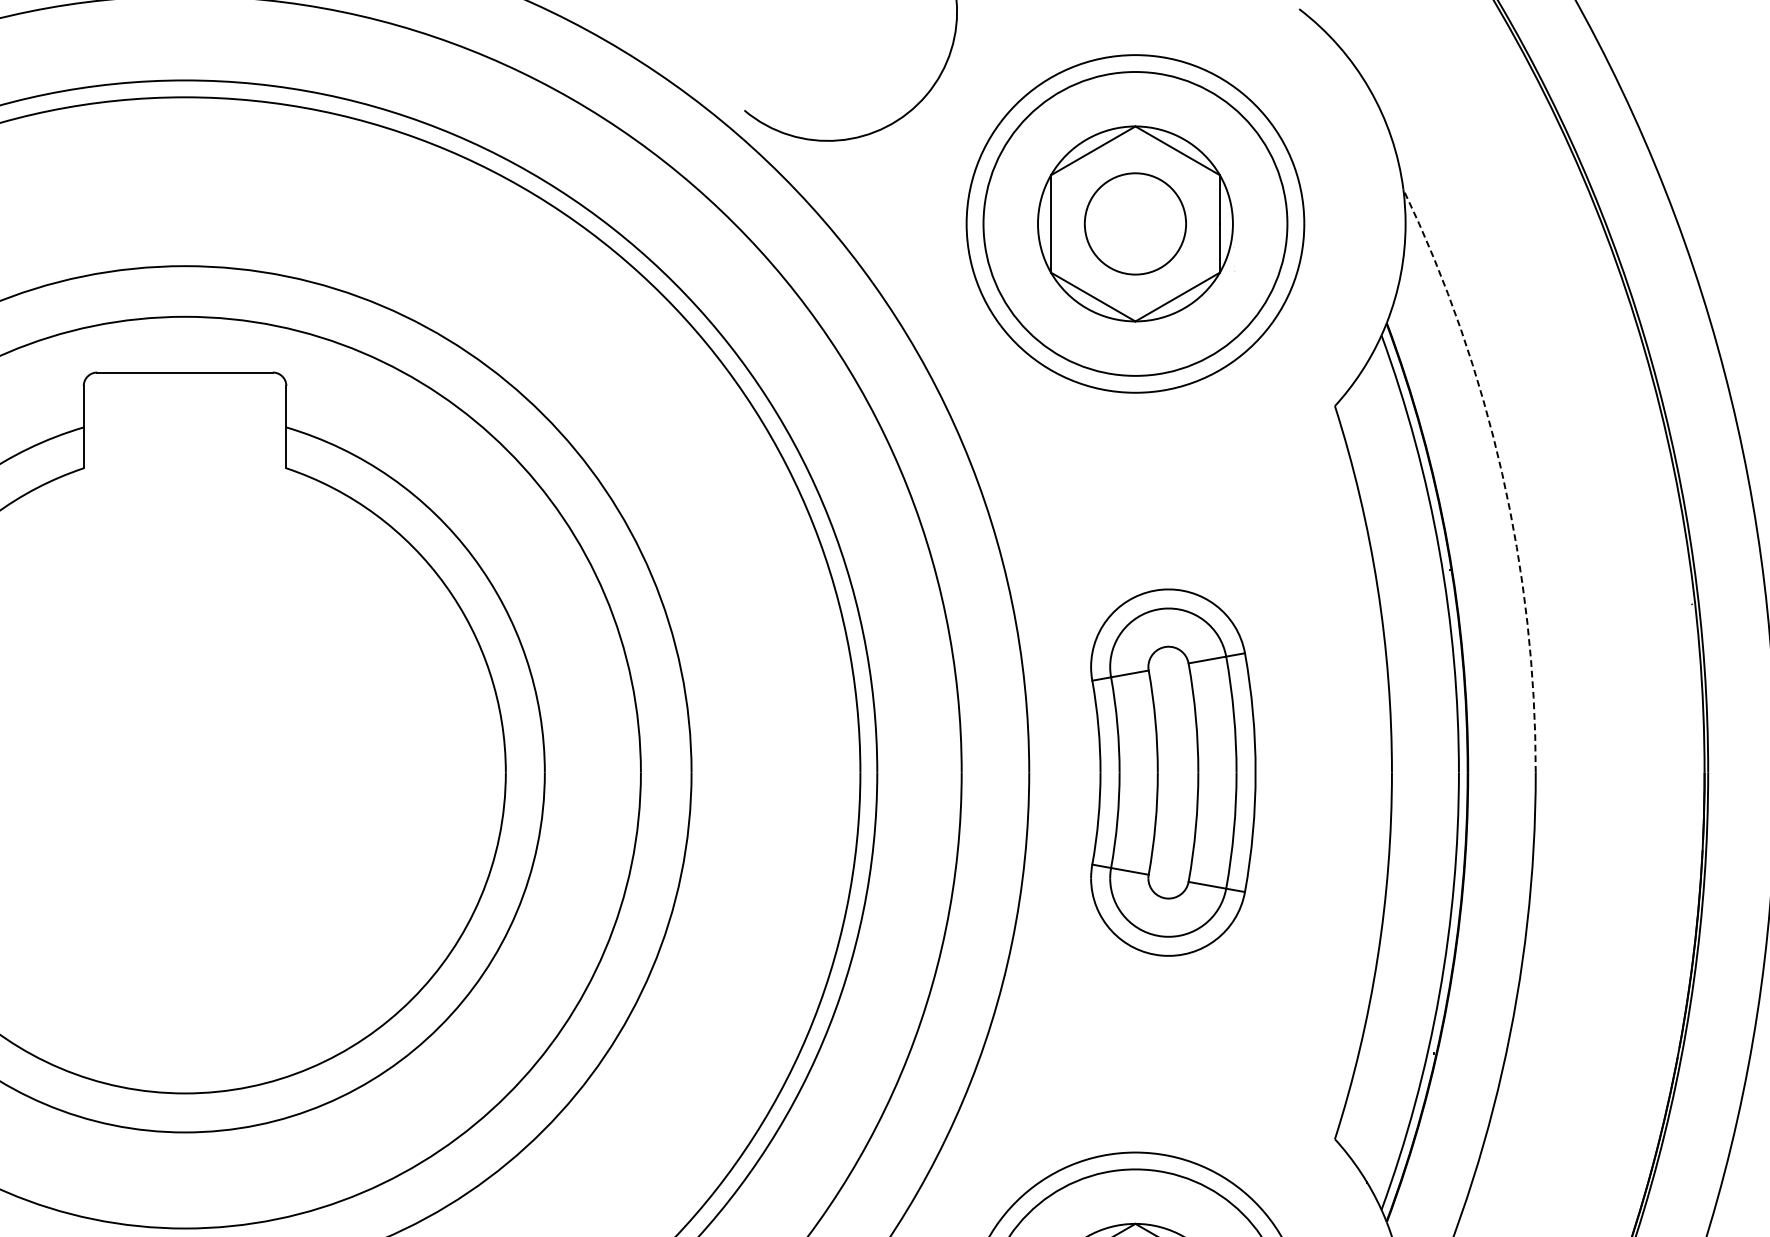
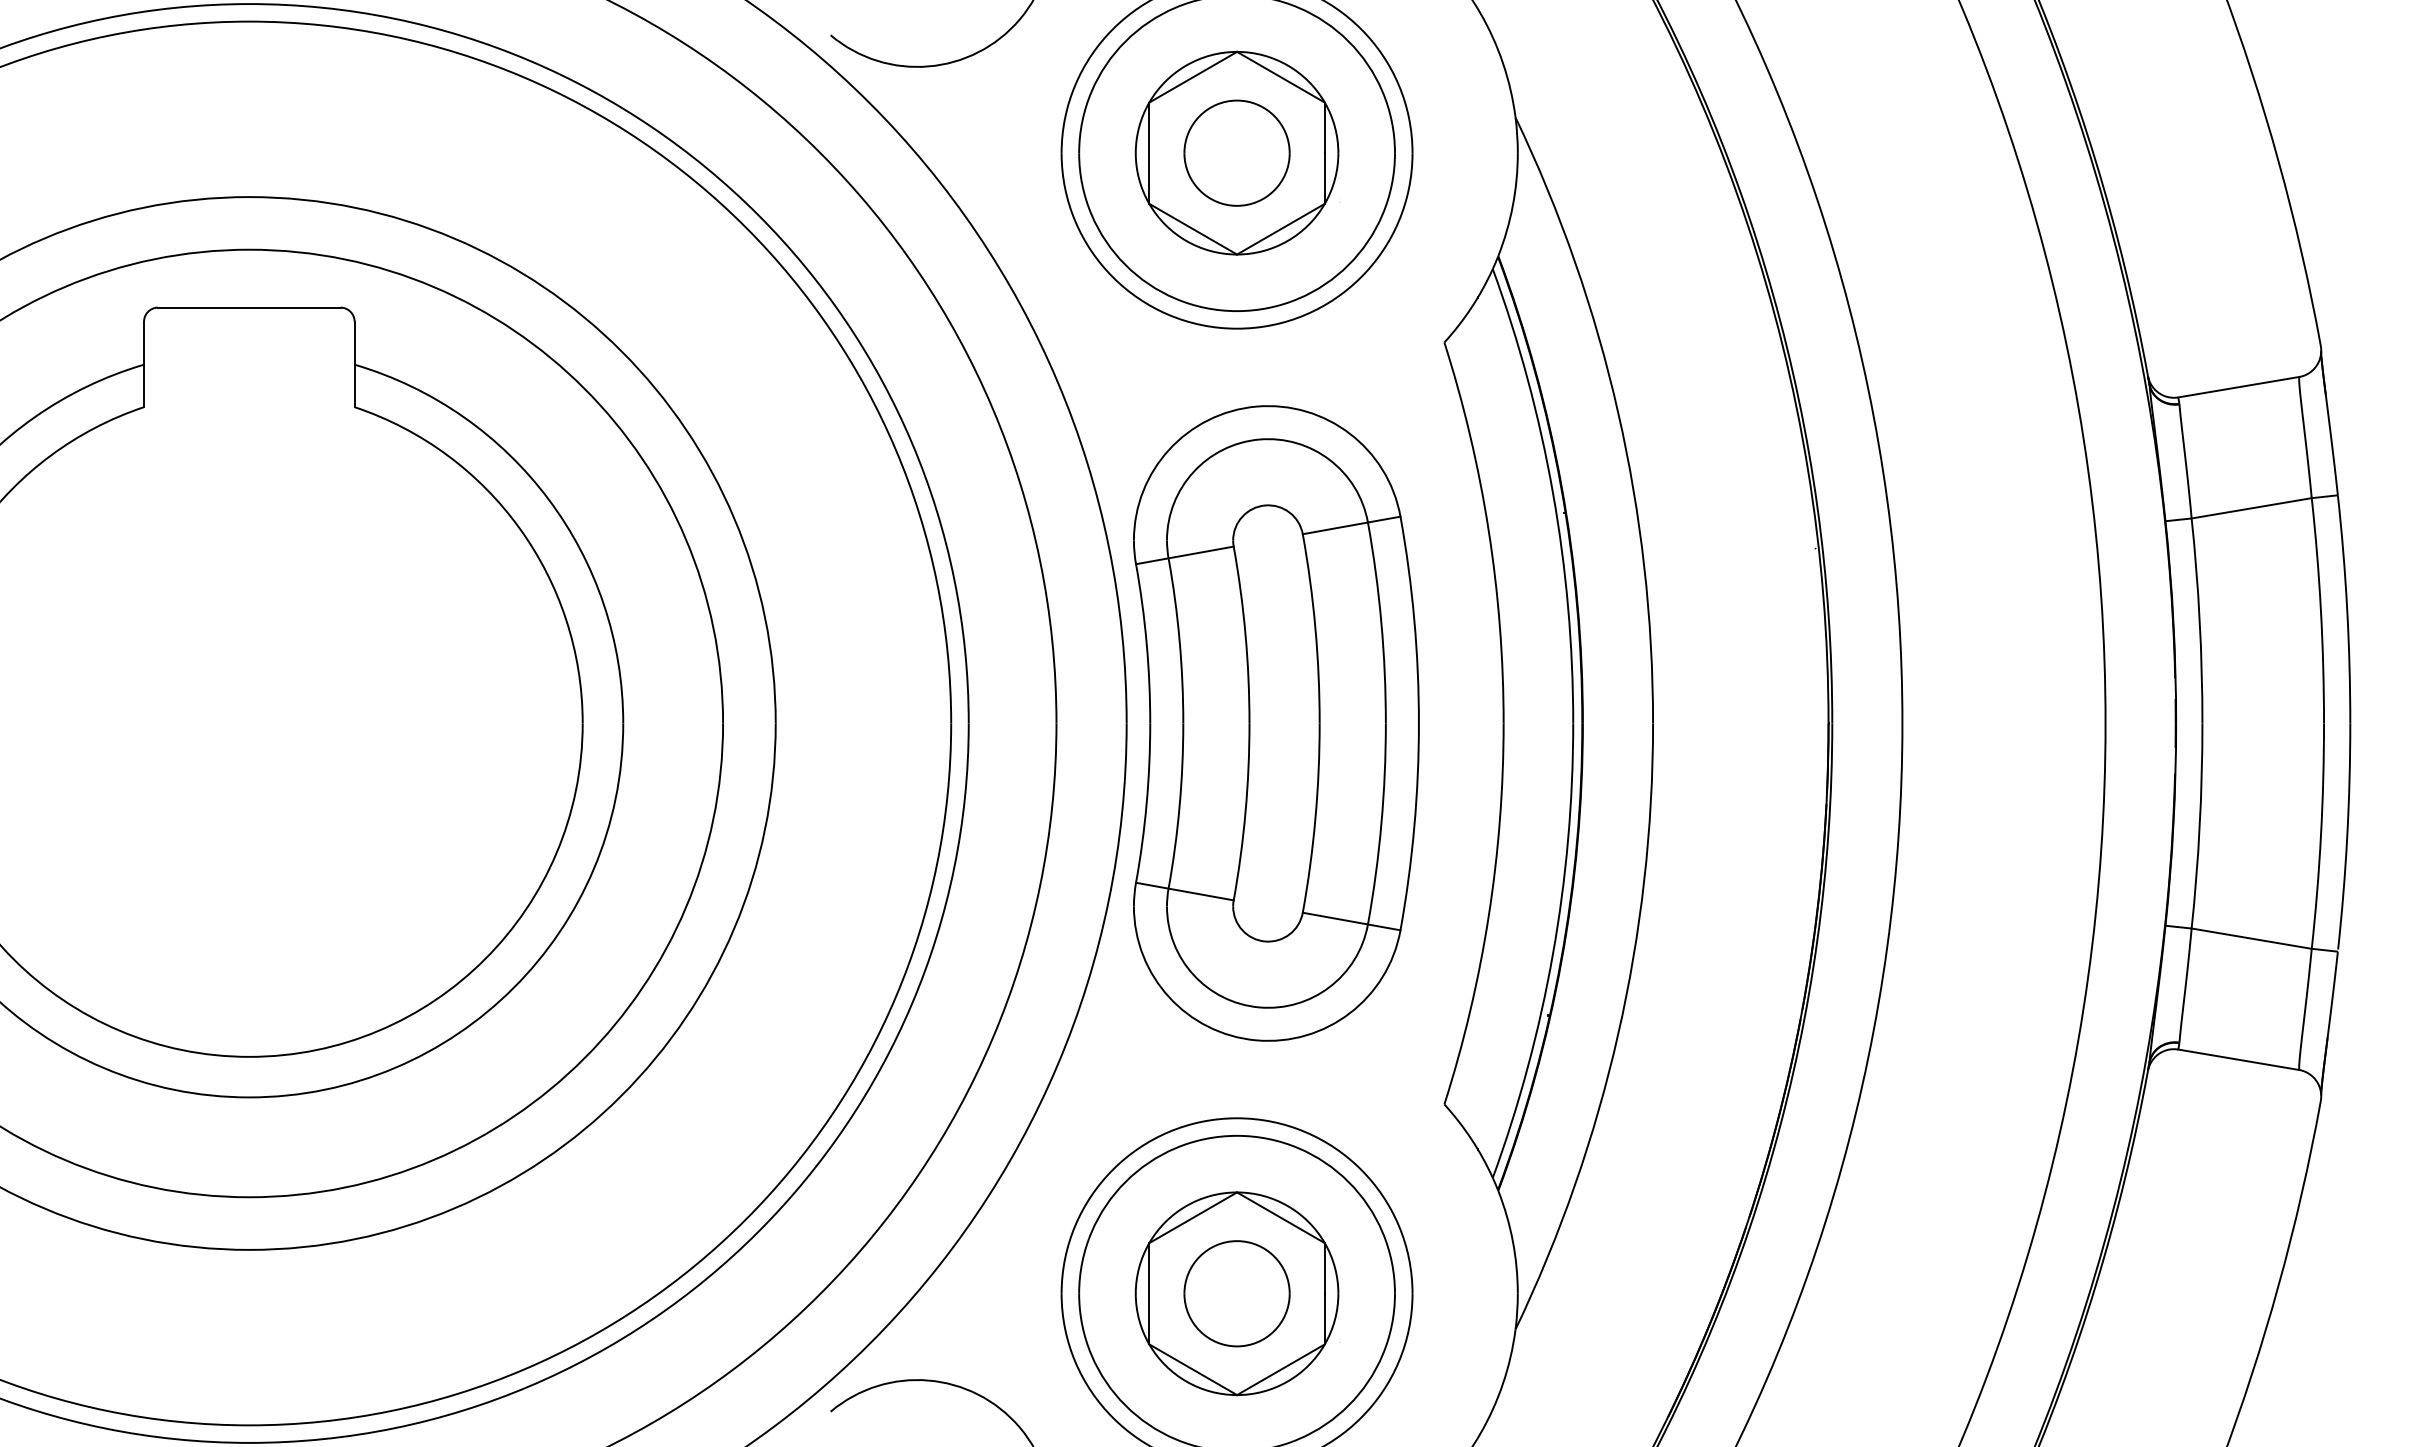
arc: (1502, 473) -> (1618, 412), dashed -> solid
part: (1173, 772) -> (1276, 723), size x1.67

